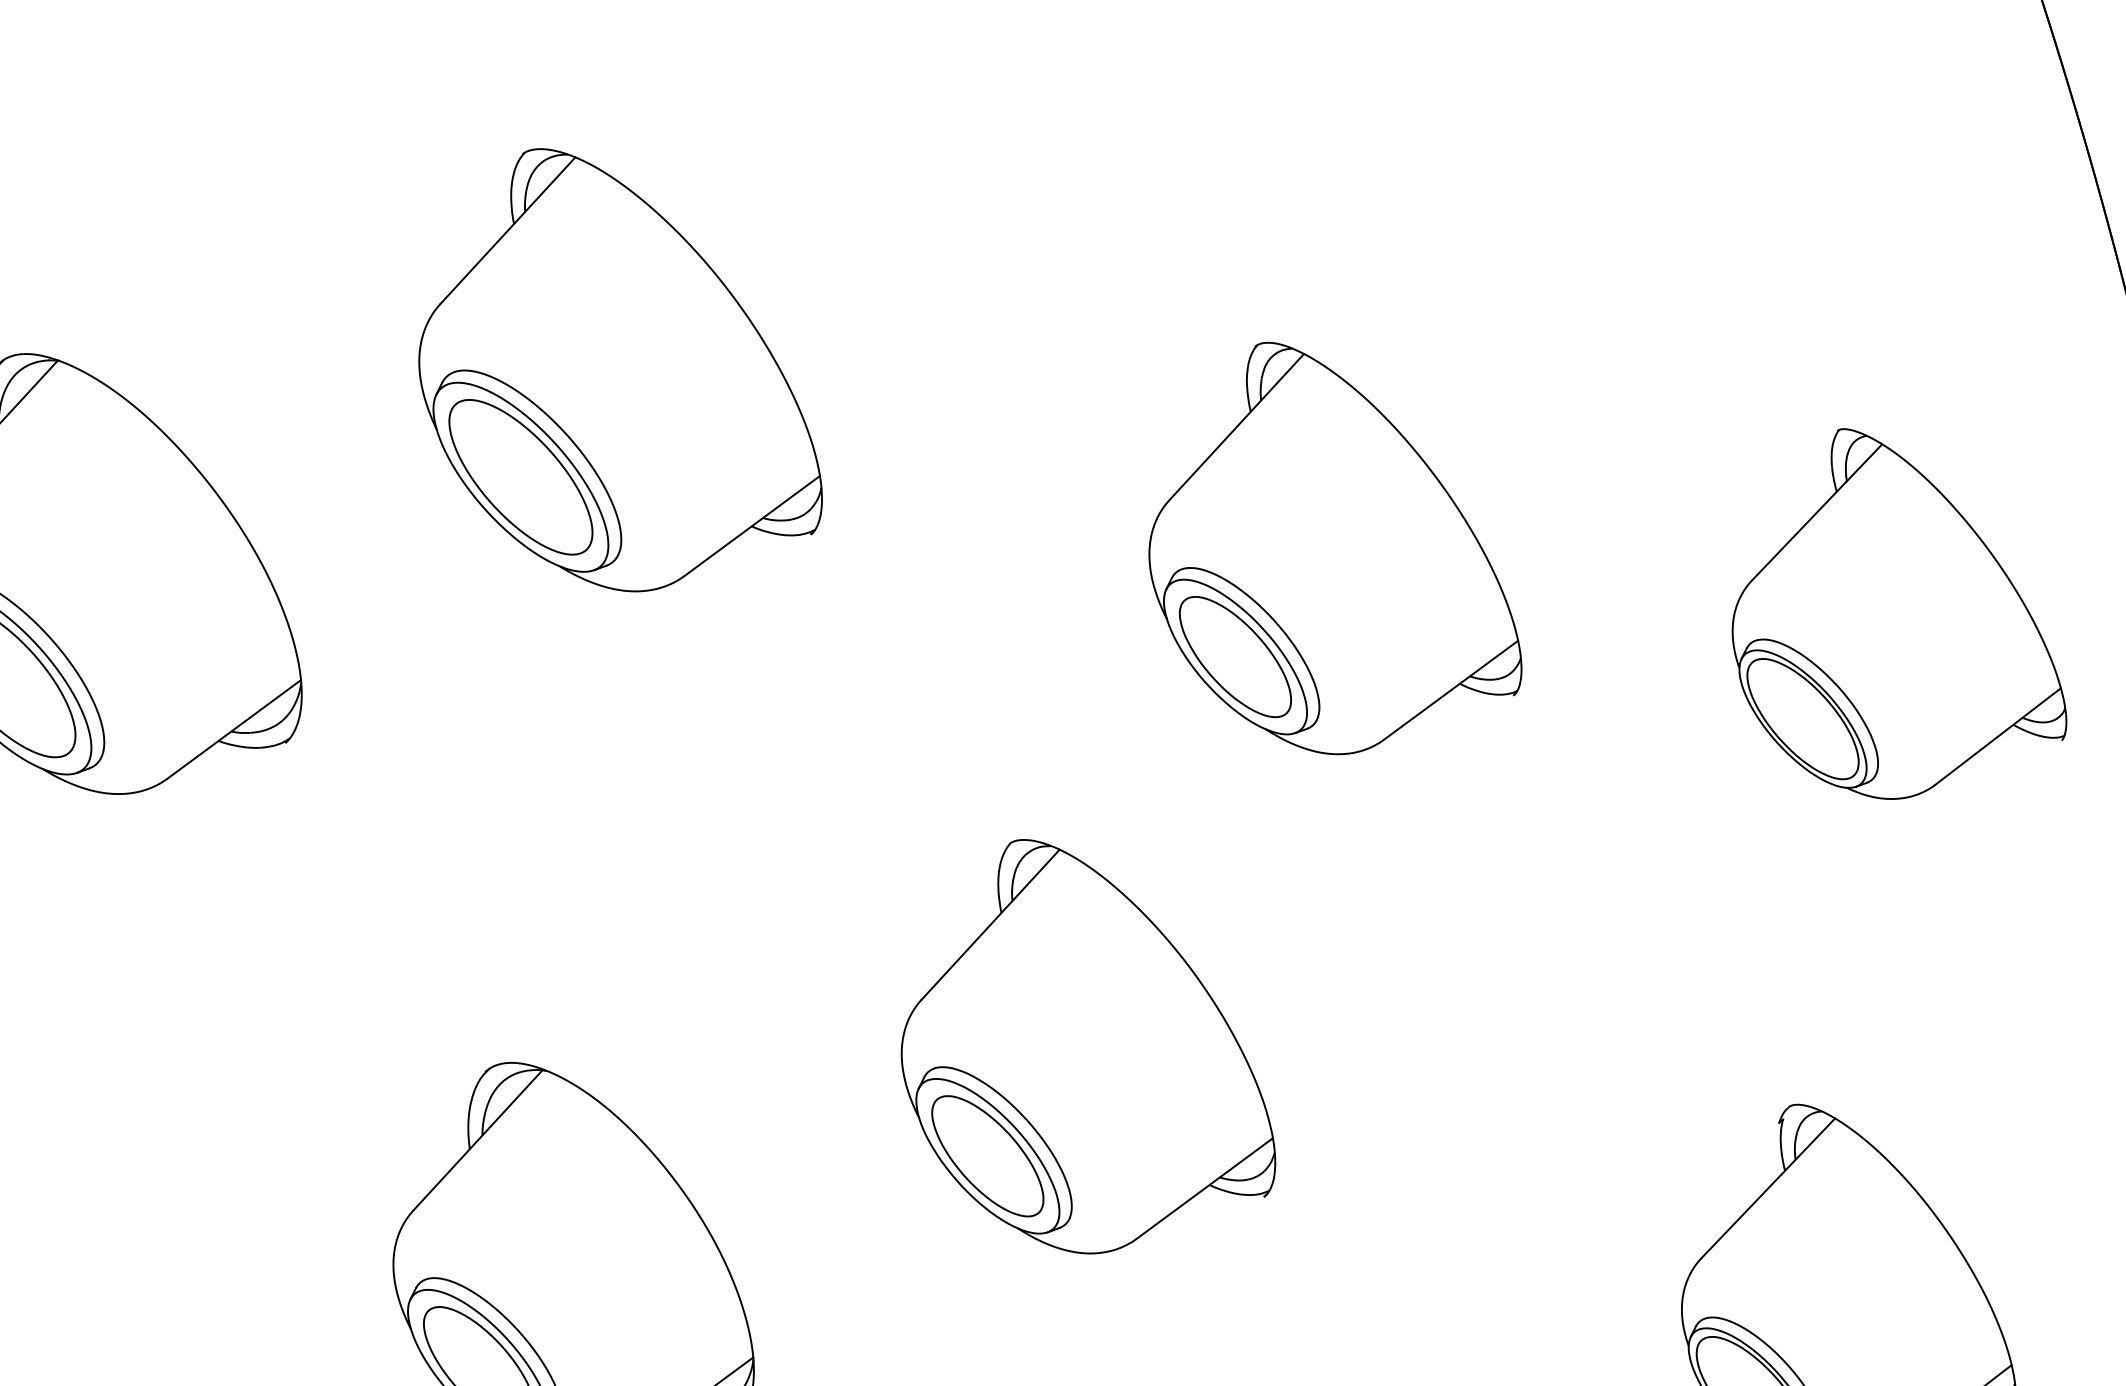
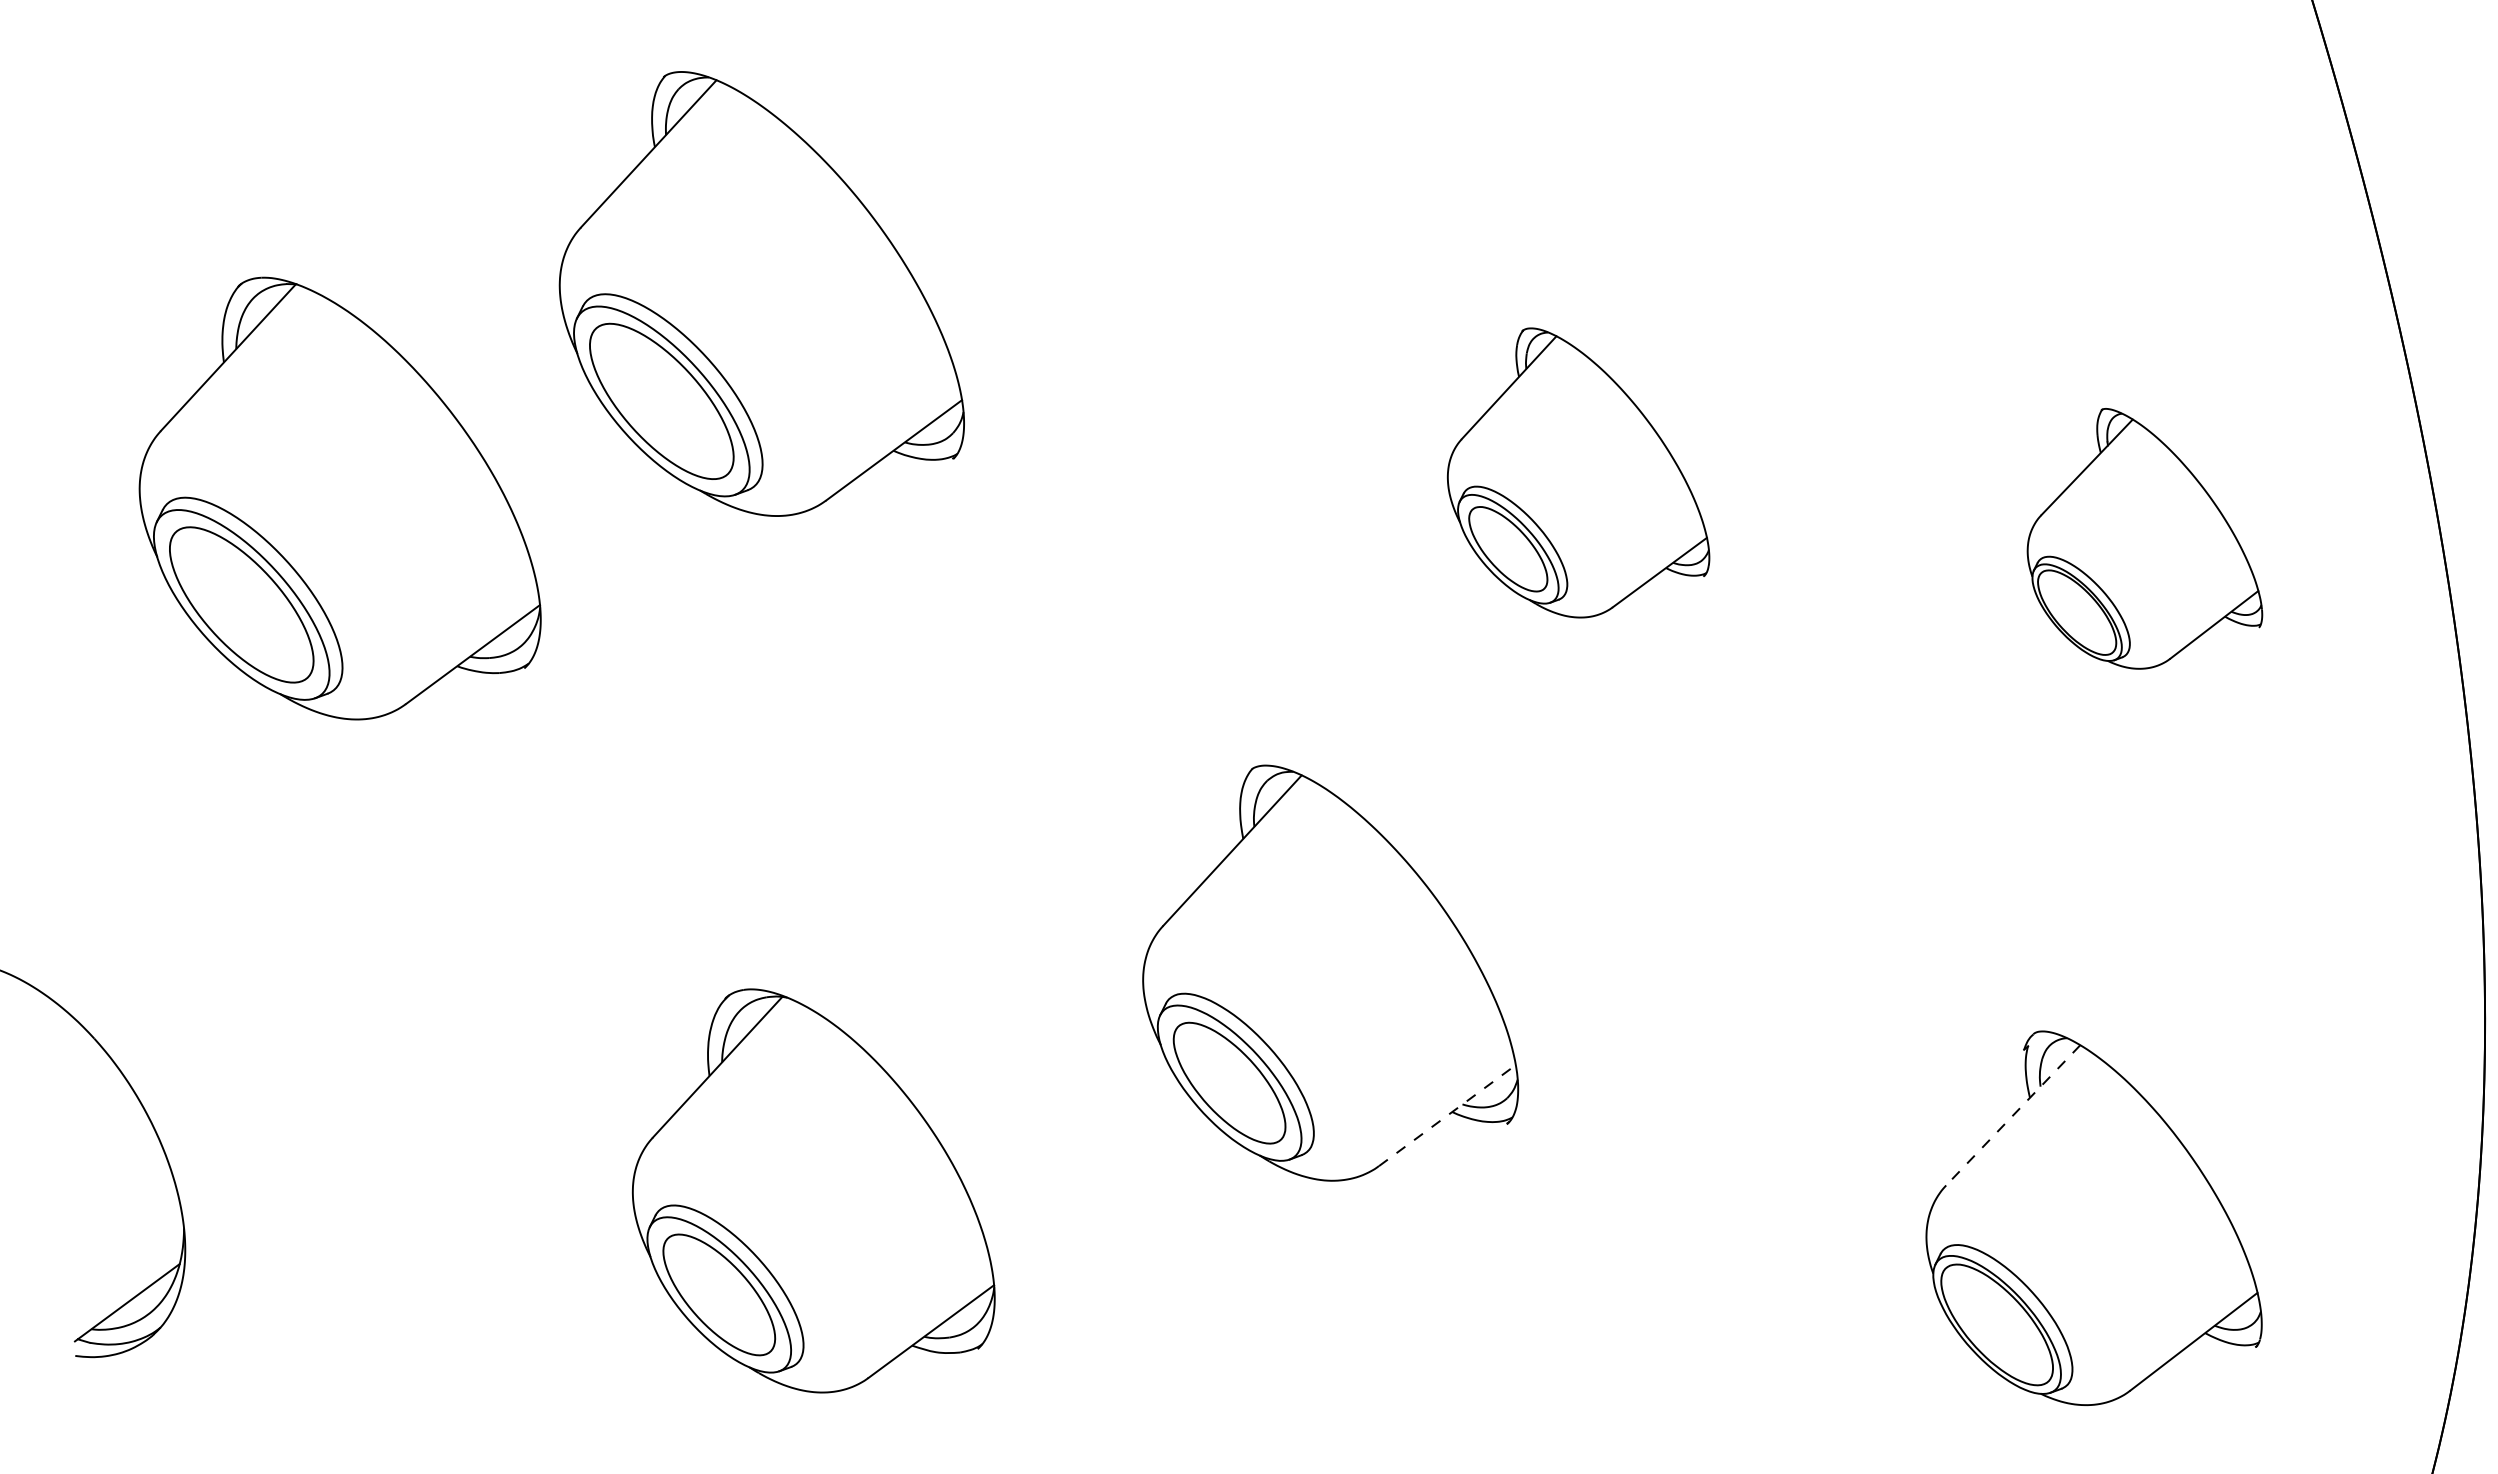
part: (620, 369) -> (761, 293), moved
part: (1335, 548) -> (1578, 472), size x0.7
part: (1899, 613) -> (2144, 538), size x0.7
line: (1204, 1188) -> (1447, 1115), solid -> dashed
line: (1767, 1188) -> (2012, 1115), solid -> dashed

